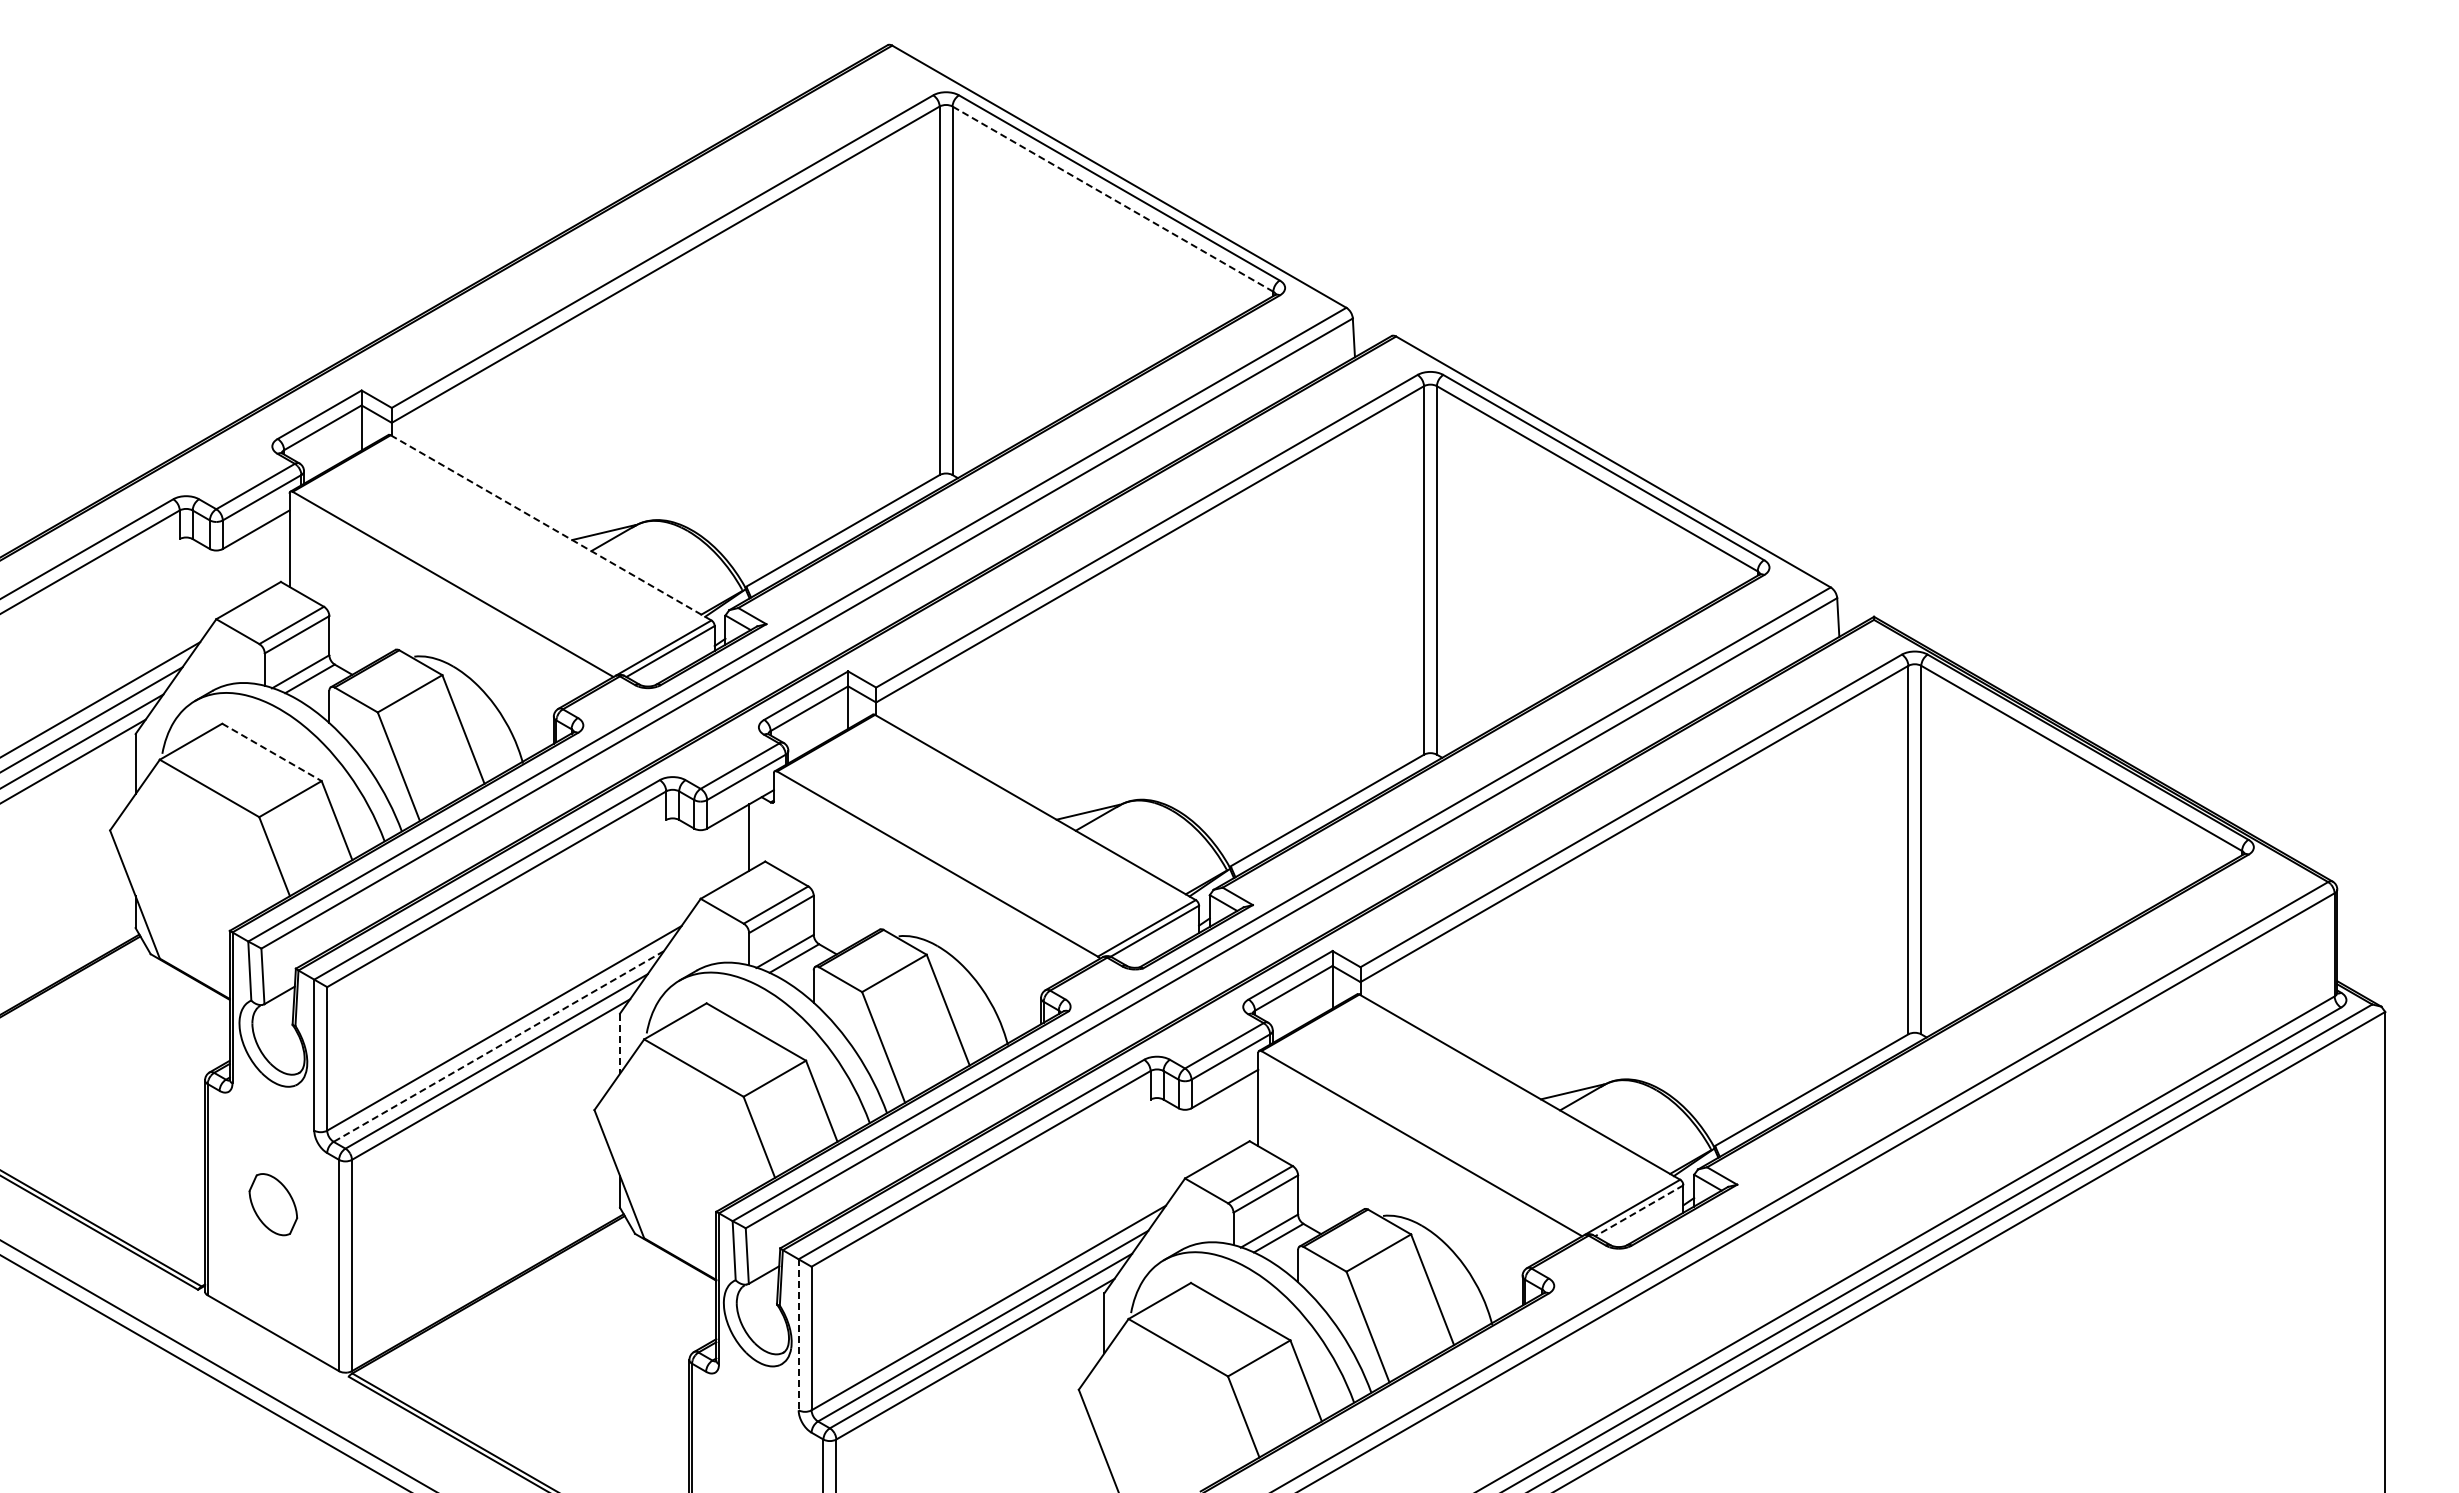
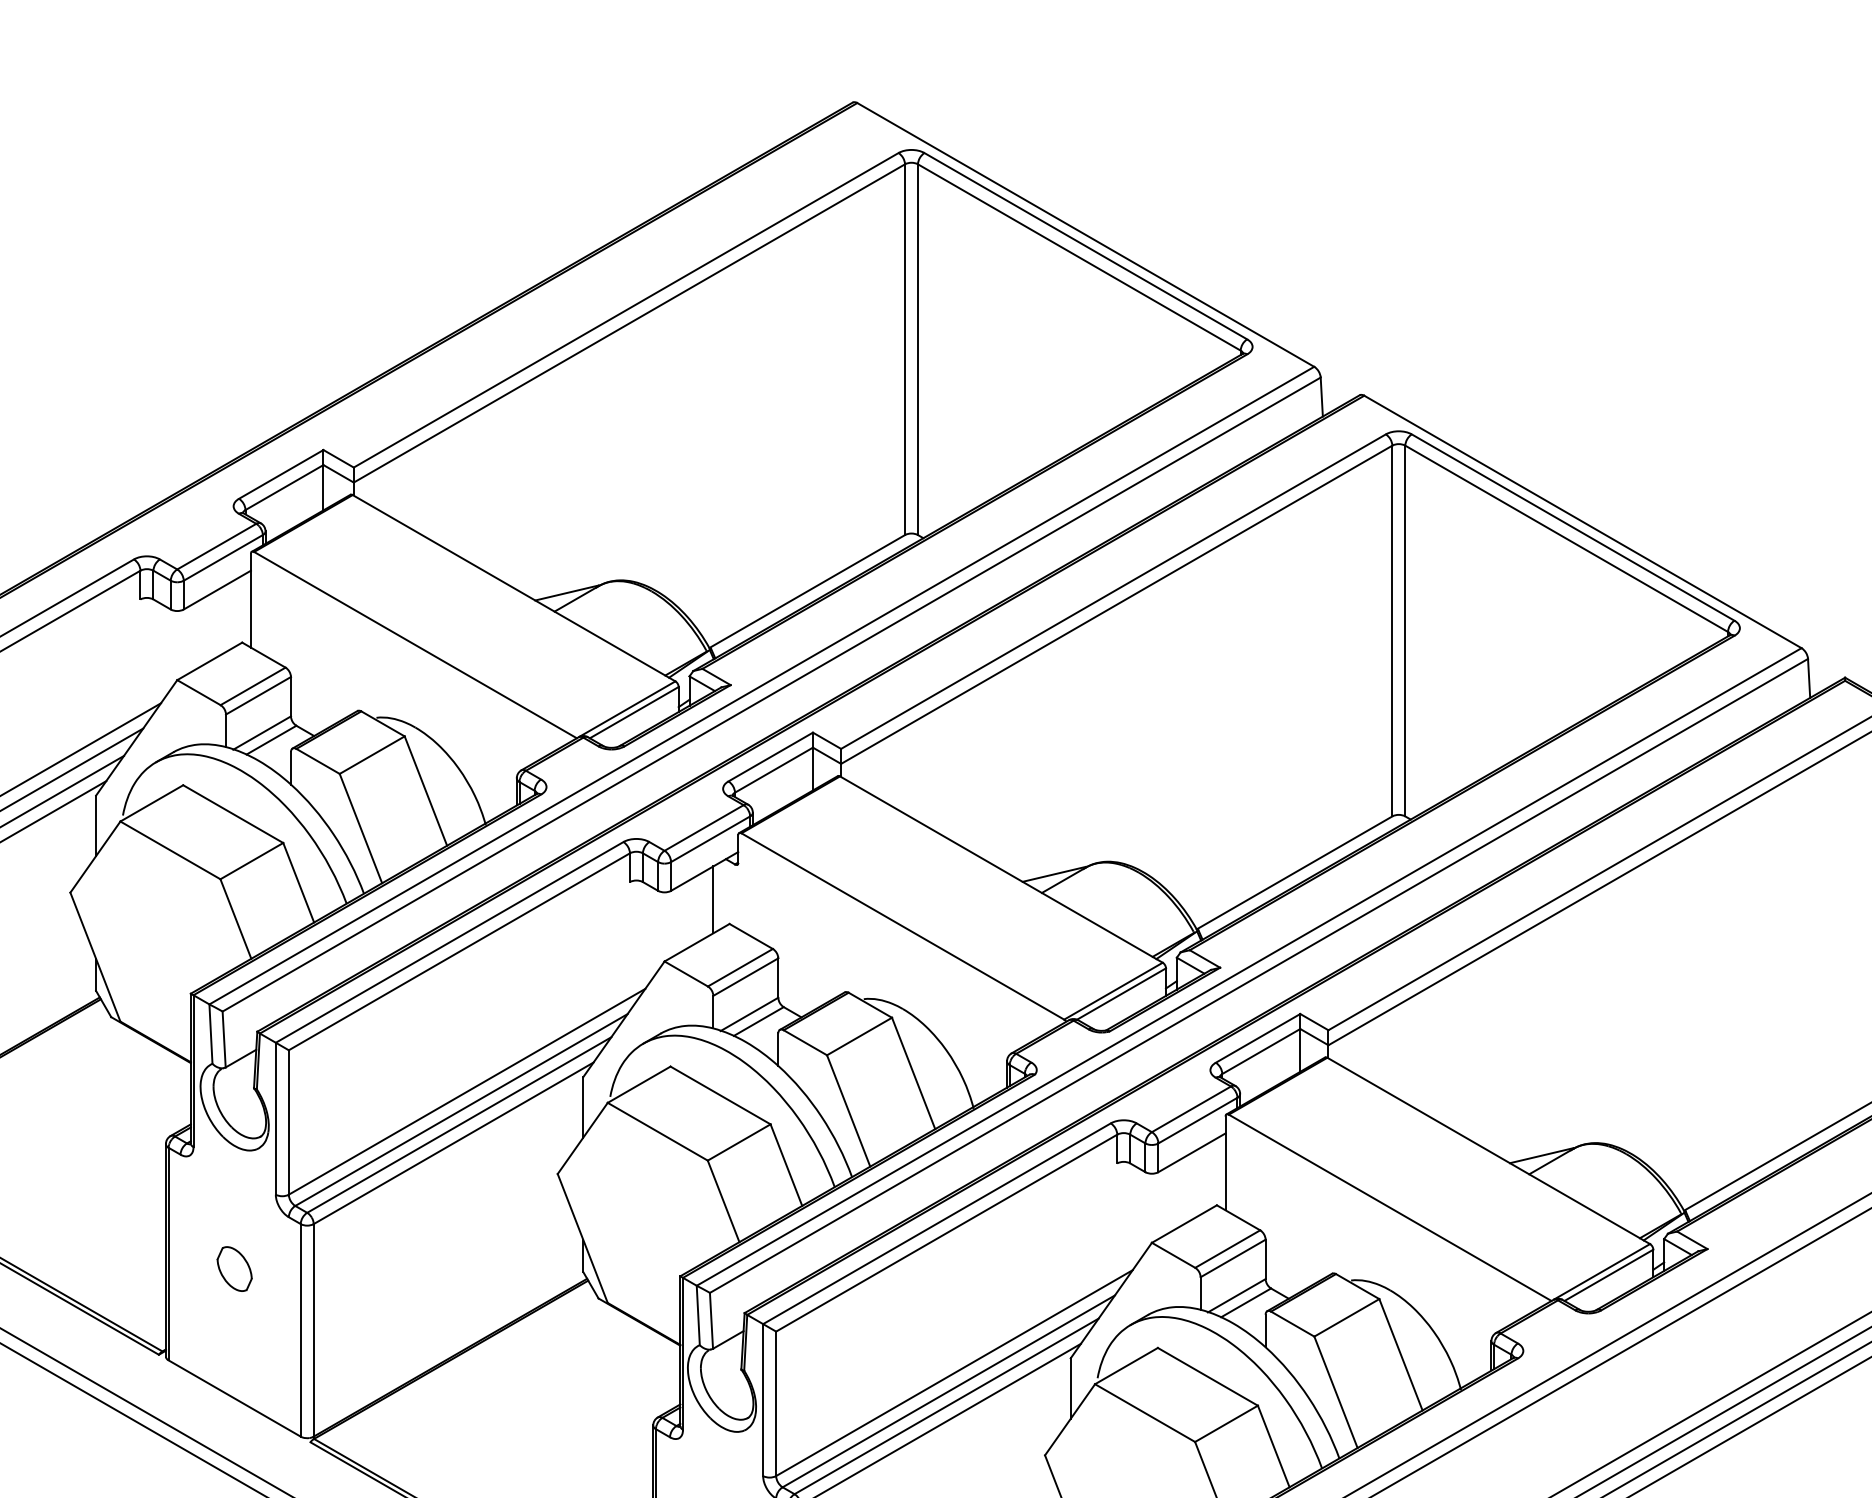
line: (1112, 198) -> (1078, 256), dashed -> solid
line: (551, 528) -> (514, 588), dashed -> solid
line: (272, 752) -> (233, 814), dashed -> solid
line: (619, 1044) -> (582, 1108), dashed -> solid
line: (498, 1046) -> (461, 1110), dashed -> solid
part: (273, 1204) -> (234, 1268), size x0.71
line: (1639, 1210) -> (1609, 1275), dashed -> solid
line: (798, 1334) -> (762, 1399), dashed -> solid

